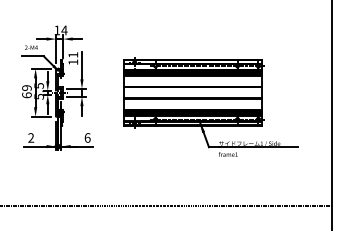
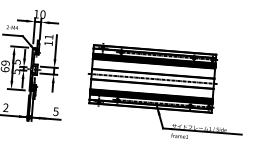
text: (64, 30) -> (42, 14), 14 -> 10
line: (192, 92) -> (152, 78), added
text: (87, 137) -> (55, 111), 6 -> 5

